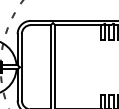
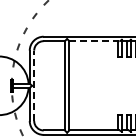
line: (78, 25) -> (94, 41), solid -> dashed
line: (22, 66) -> (34, 85), solid -> dashed

